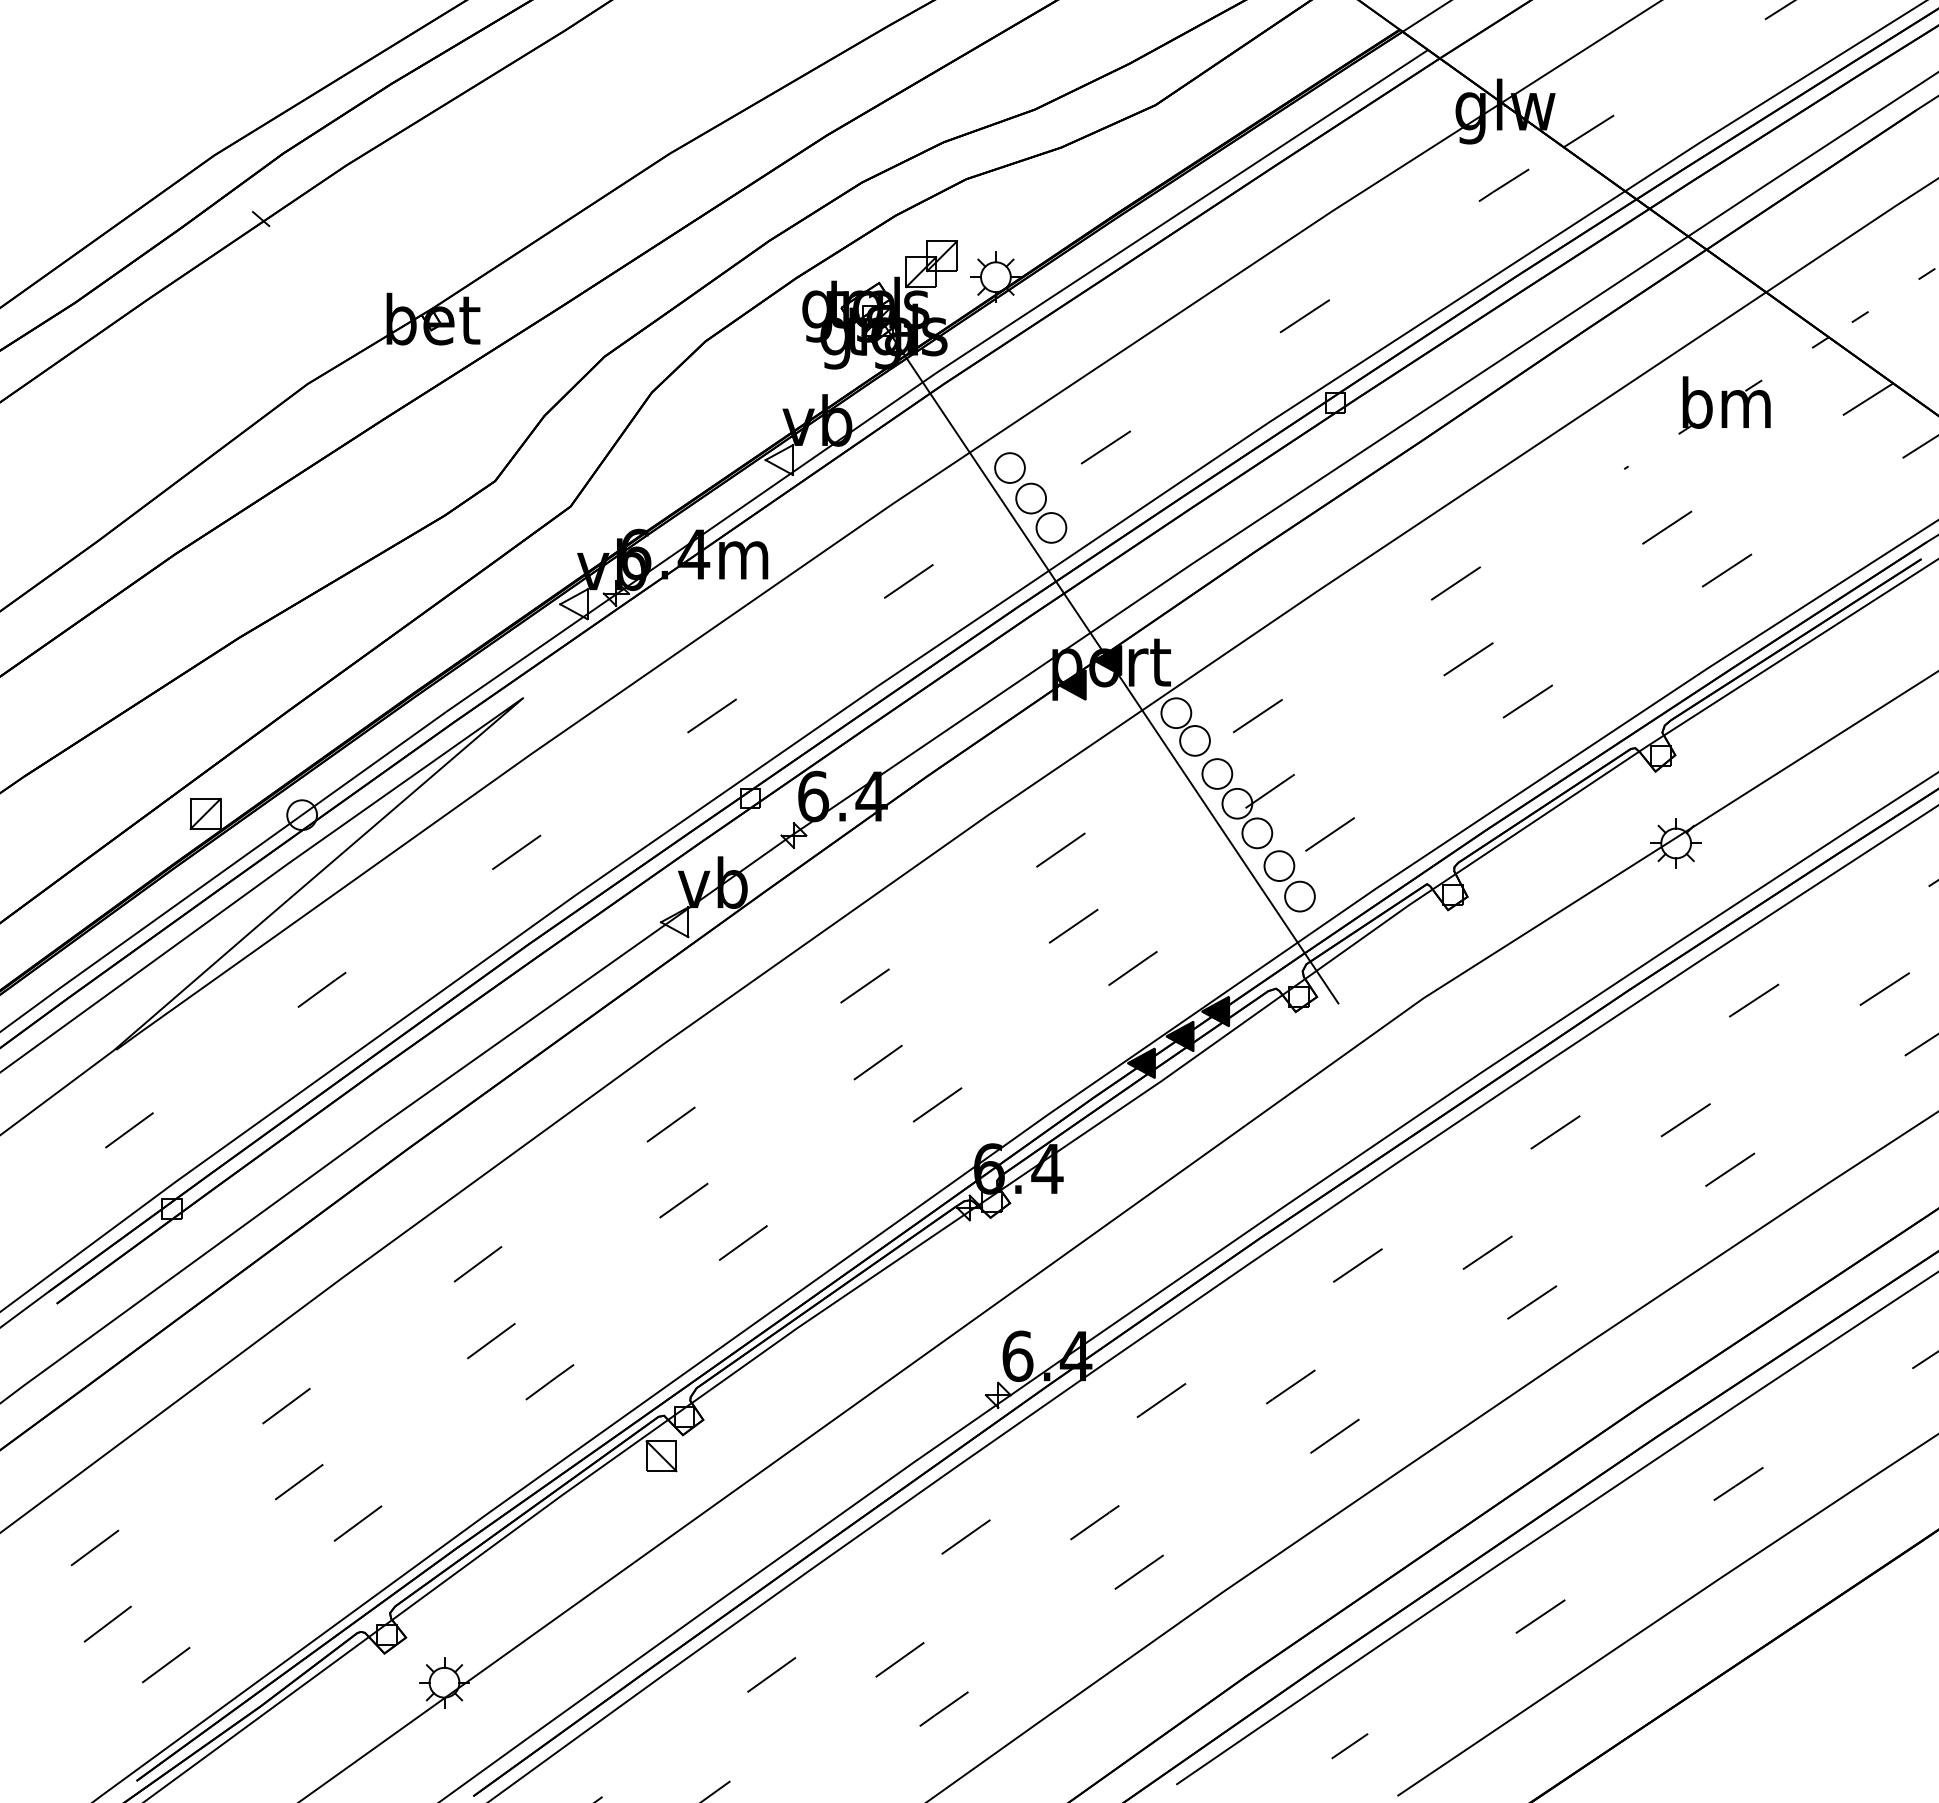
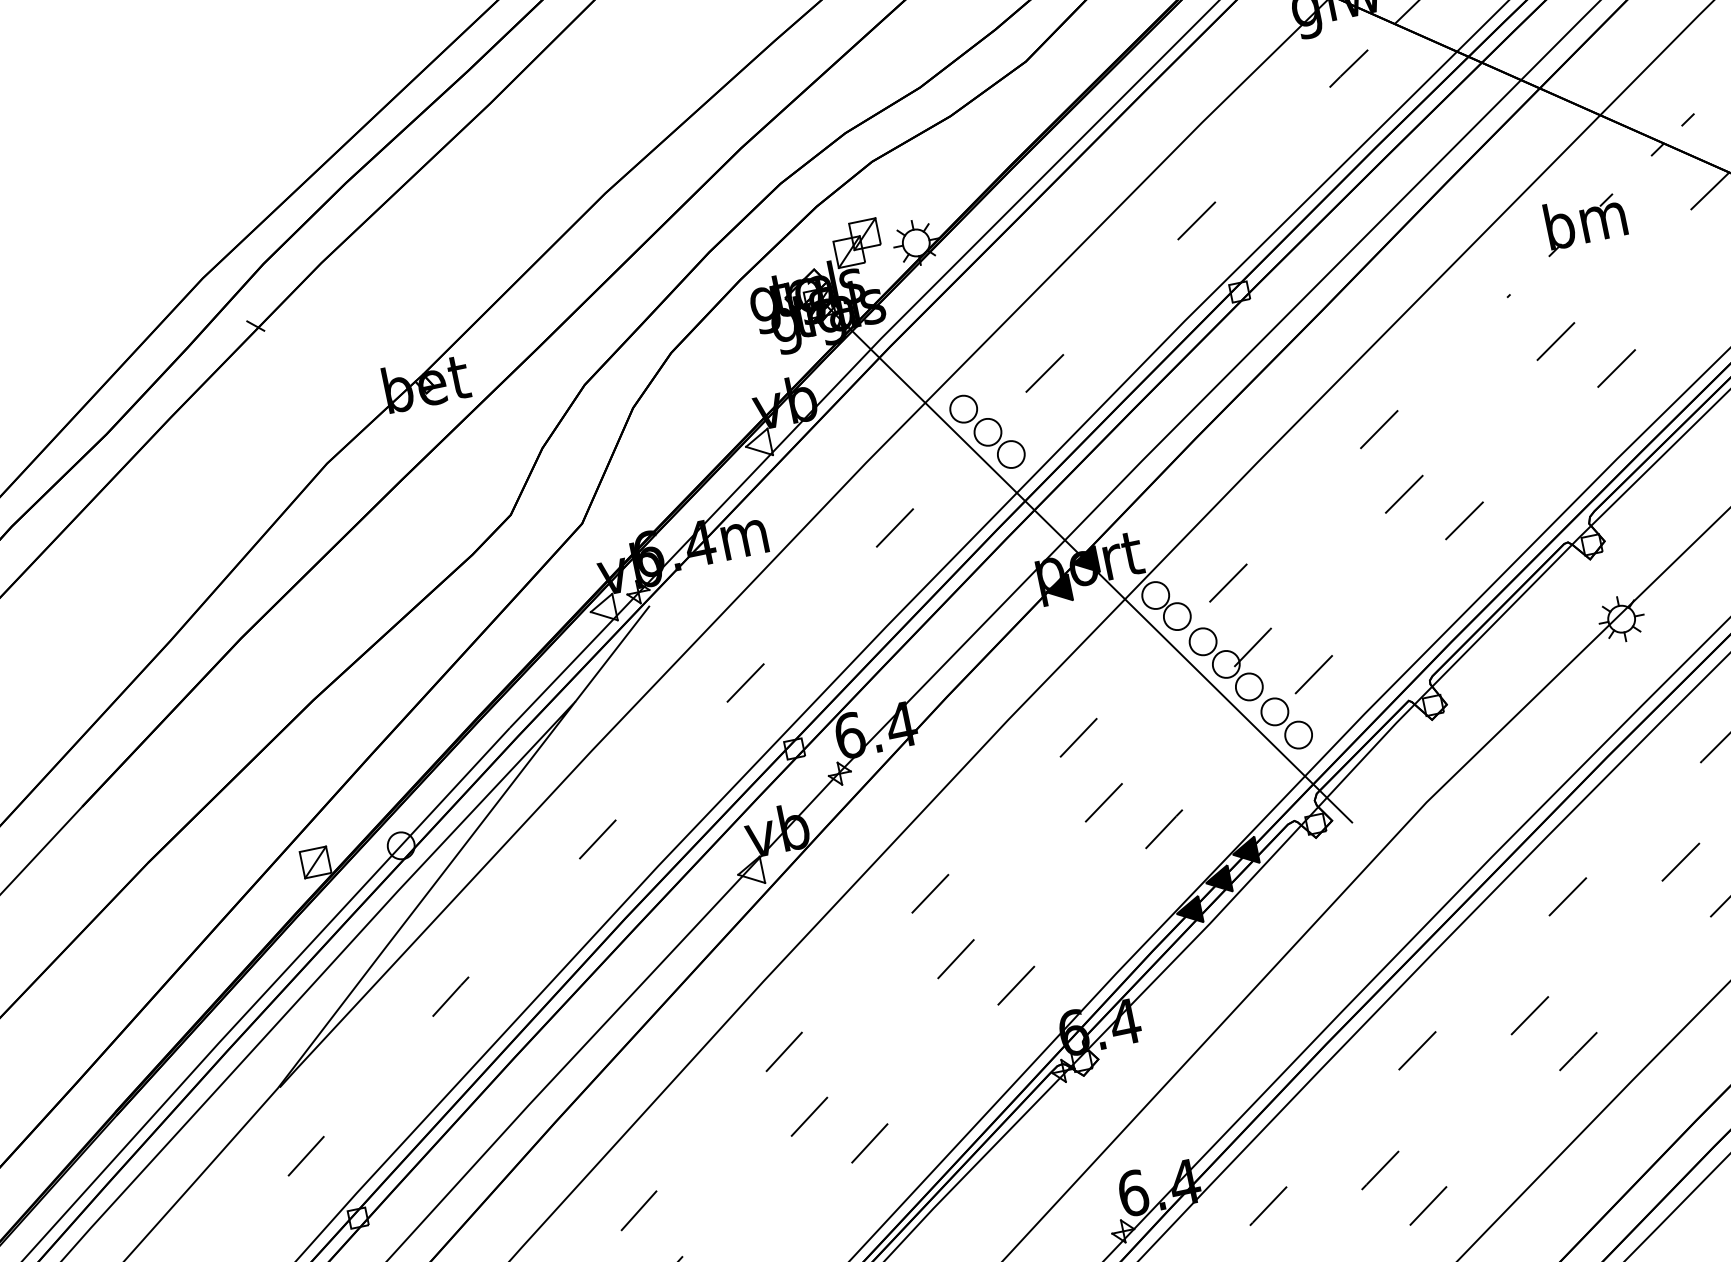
line: (573, 654) -> (611, 654), added

